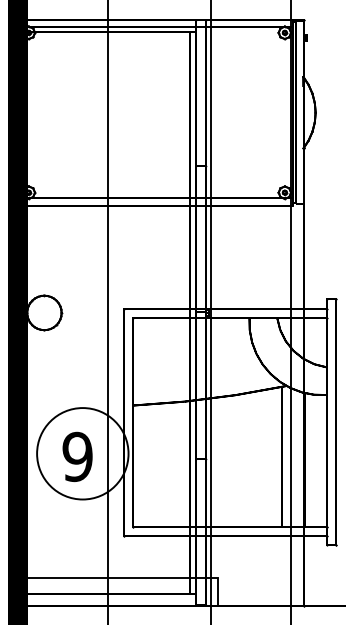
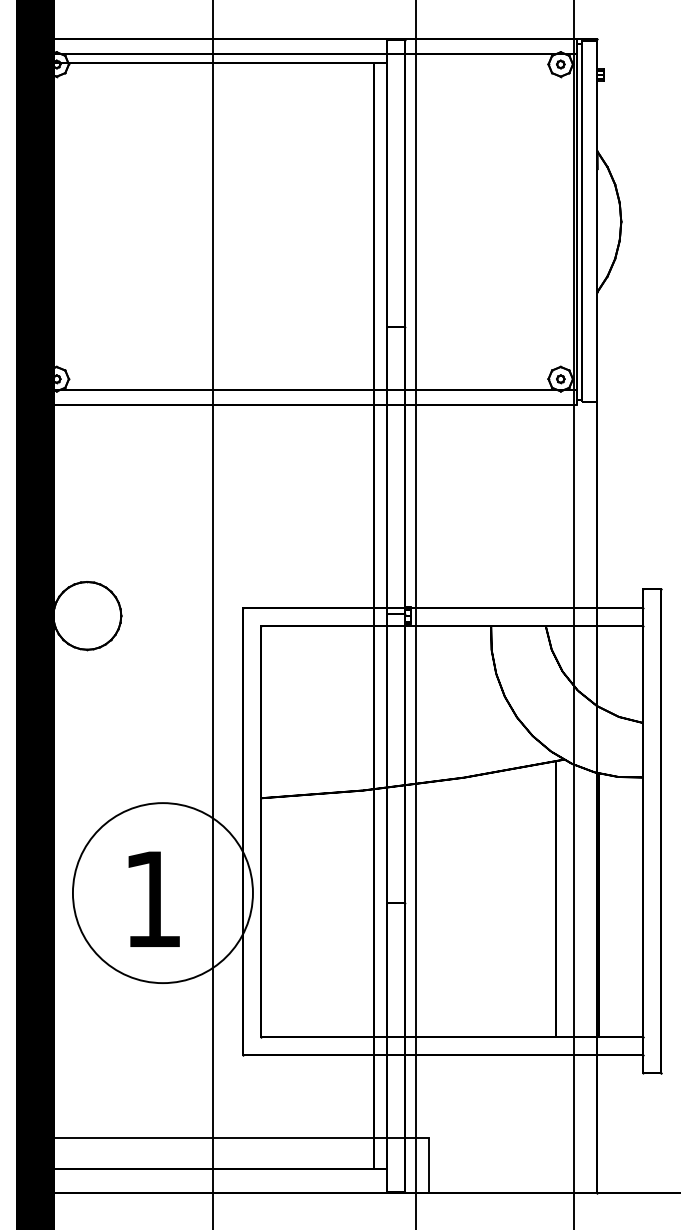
text: (77, 456) -> (152, 898), 9 -> 1

